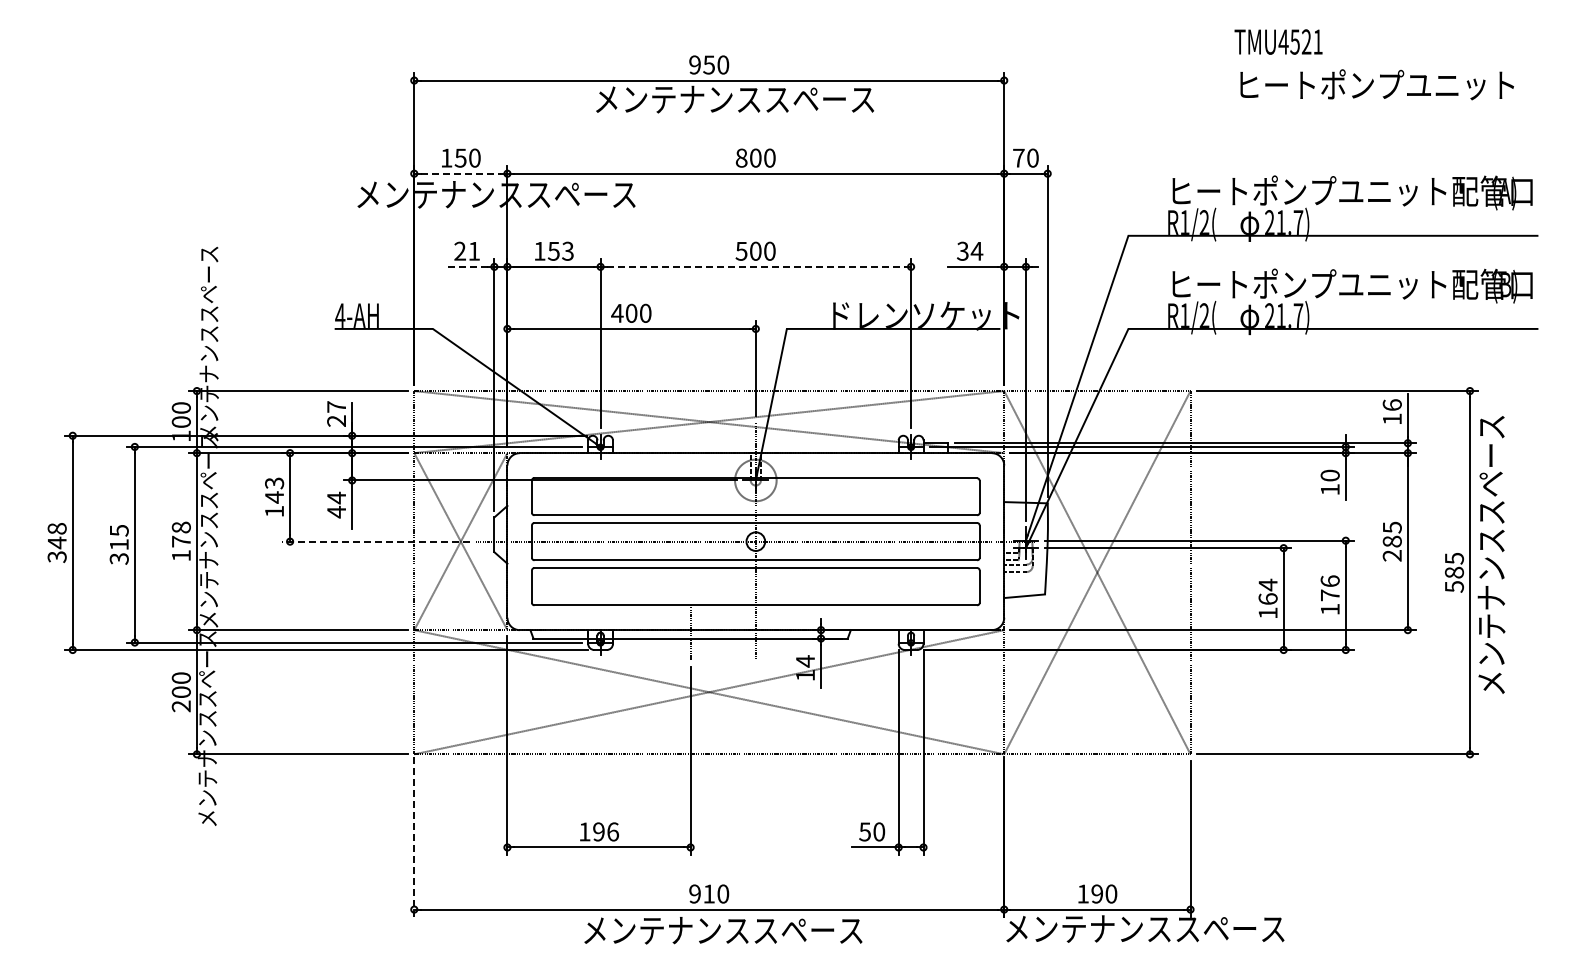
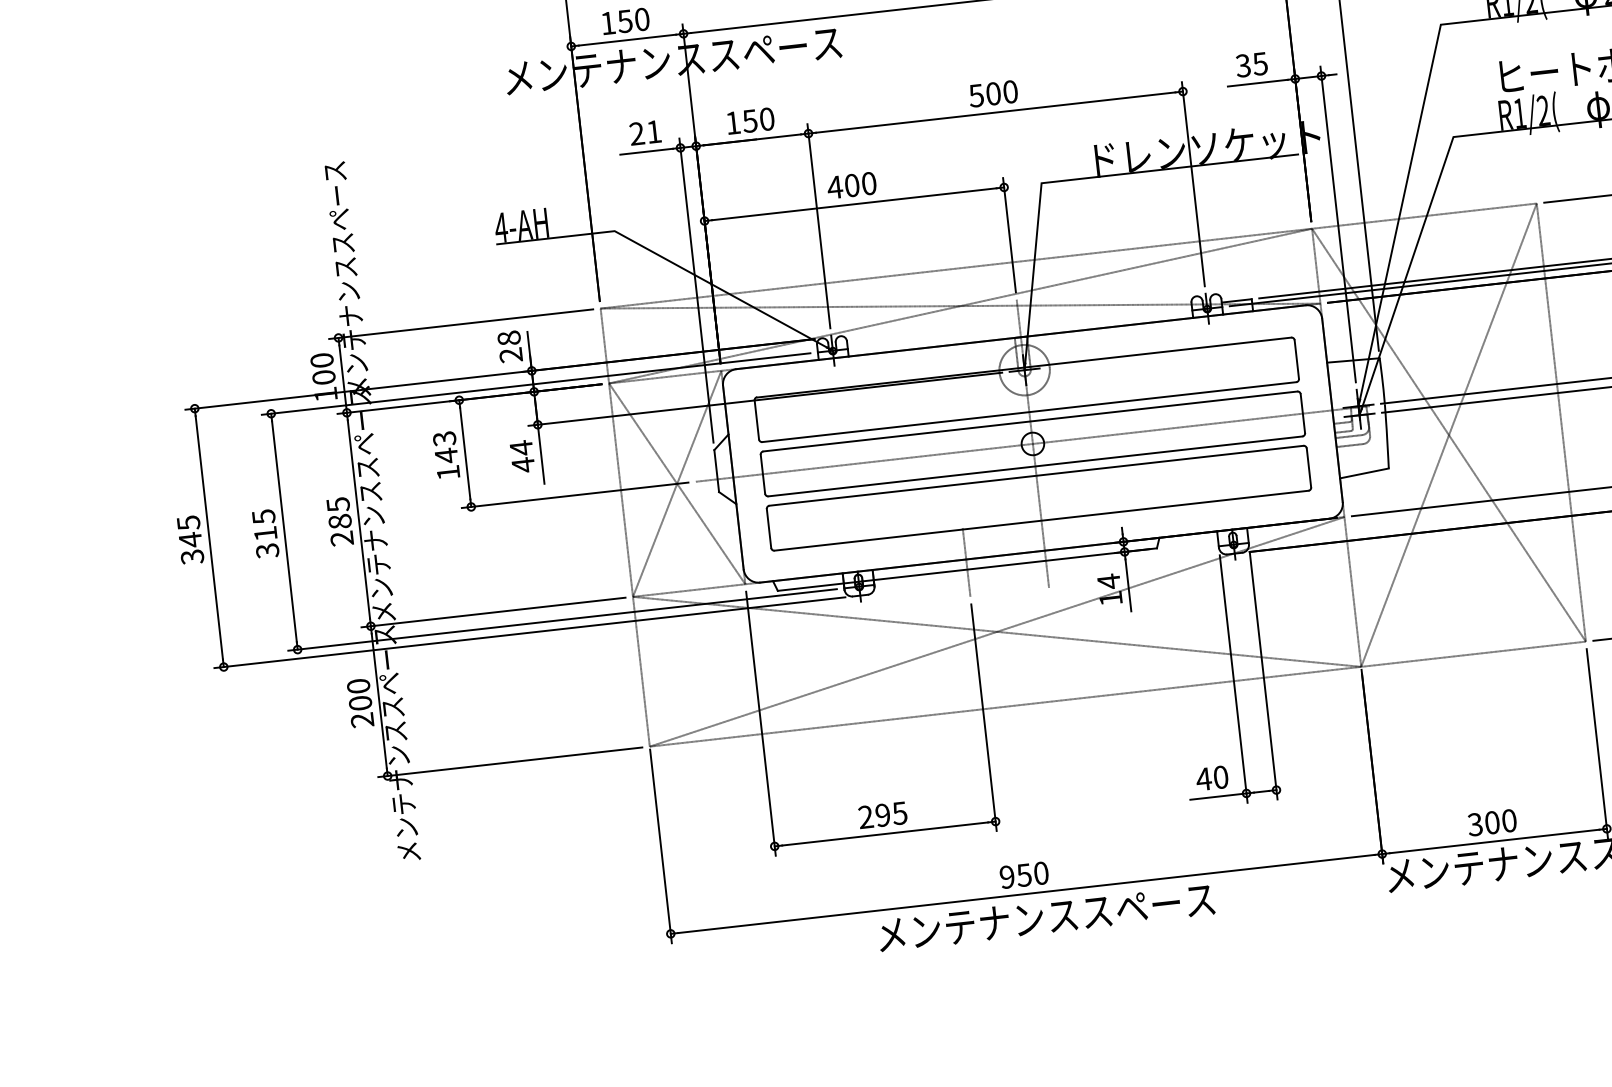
line: (461, 173) -> (628, 39), dashed -> solid
text: (567, 250) -> (766, 118), 153 -> 150
text: (976, 251) -> (1259, 64), 34 -> 35
line: (466, 266) -> (646, 151), dashed -> solid
line: (756, 266) -> (996, 112), dashed -> solid
text: (336, 406) -> (508, 337), 27 -> 28
text: (56, 528) -> (187, 522), 348 -> 345
text: (180, 541) -> (339, 521), 178 -> 285
line: (376, 541) -> (575, 495), dashed -> solid
text: (599, 831) -> (883, 814), 196 -> 295
text: (864, 831) -> (1203, 778), 50 -> 40
line: (414, 837) -> (661, 846), dashed -> solid
text: (708, 893) -> (1023, 874), 910 -> 950
text: (1090, 893) -> (1484, 822), 190 -> 300

